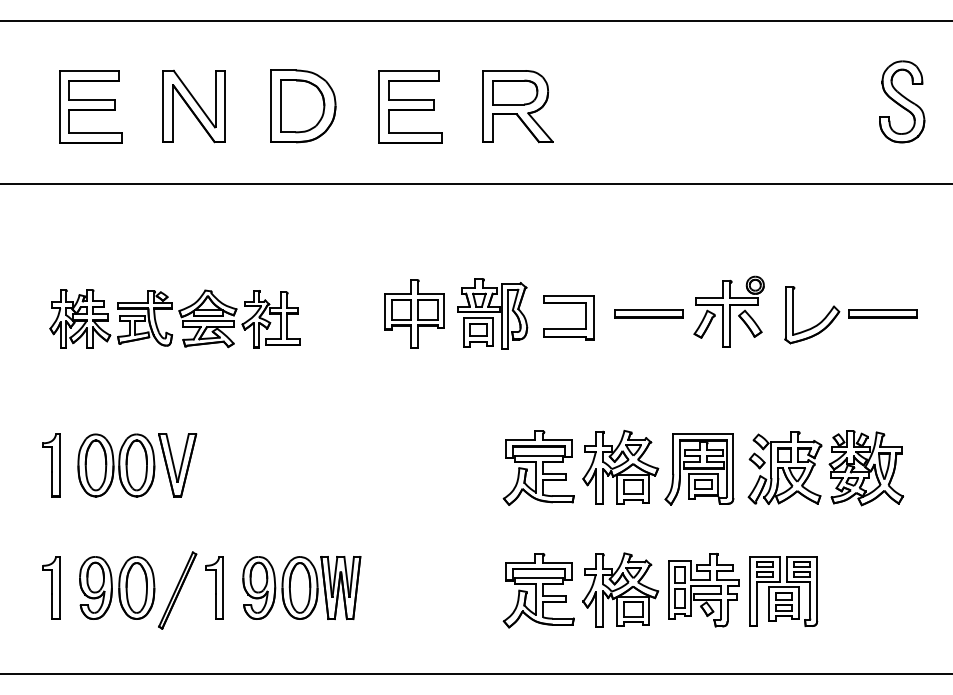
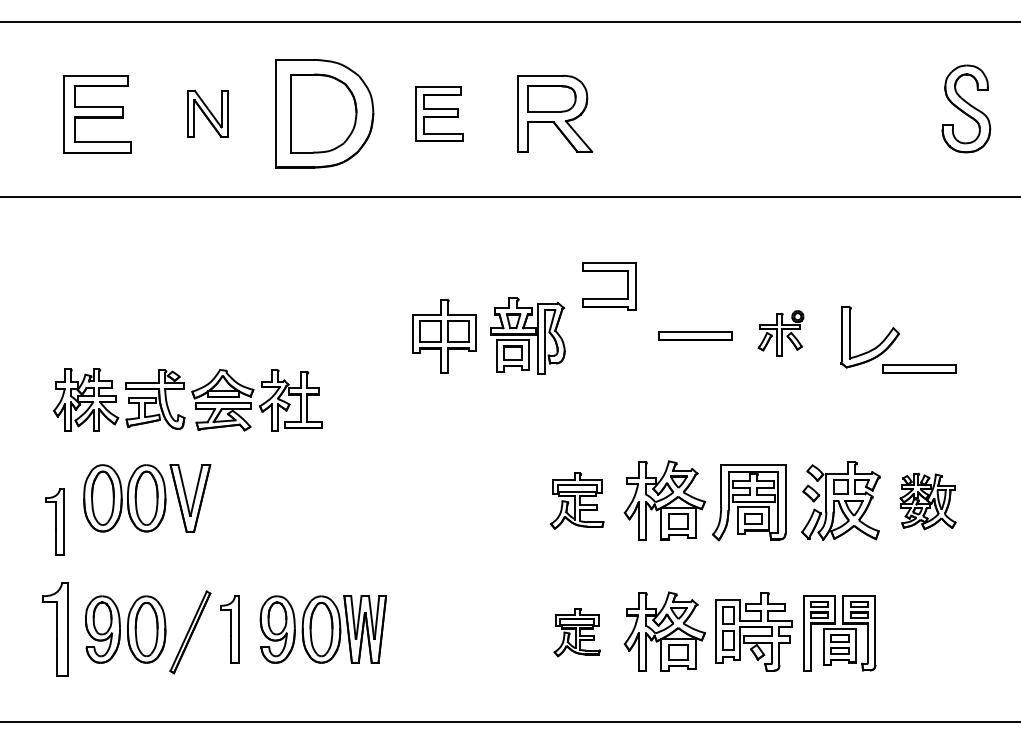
part: (193, 106) -> (207, 113), size x0.6
part: (303, 106) -> (325, 113), size x1.4
part: (410, 106) -> (439, 113), size x0.7
part: (728, 311) -> (780, 333), size x0.6
part: (882, 313) -> (918, 368), moved
part: (180, 317) -> (193, 398), moved
part: (568, 328) -> (609, 298), moved
part: (51, 465) -> (55, 521), moved
part: (538, 467) -> (576, 500), size x0.7
part: (866, 468) -> (928, 501), size x0.7
part: (51, 587) -> (55, 629), size x1.4
part: (538, 590) -> (576, 632), size x0.6

